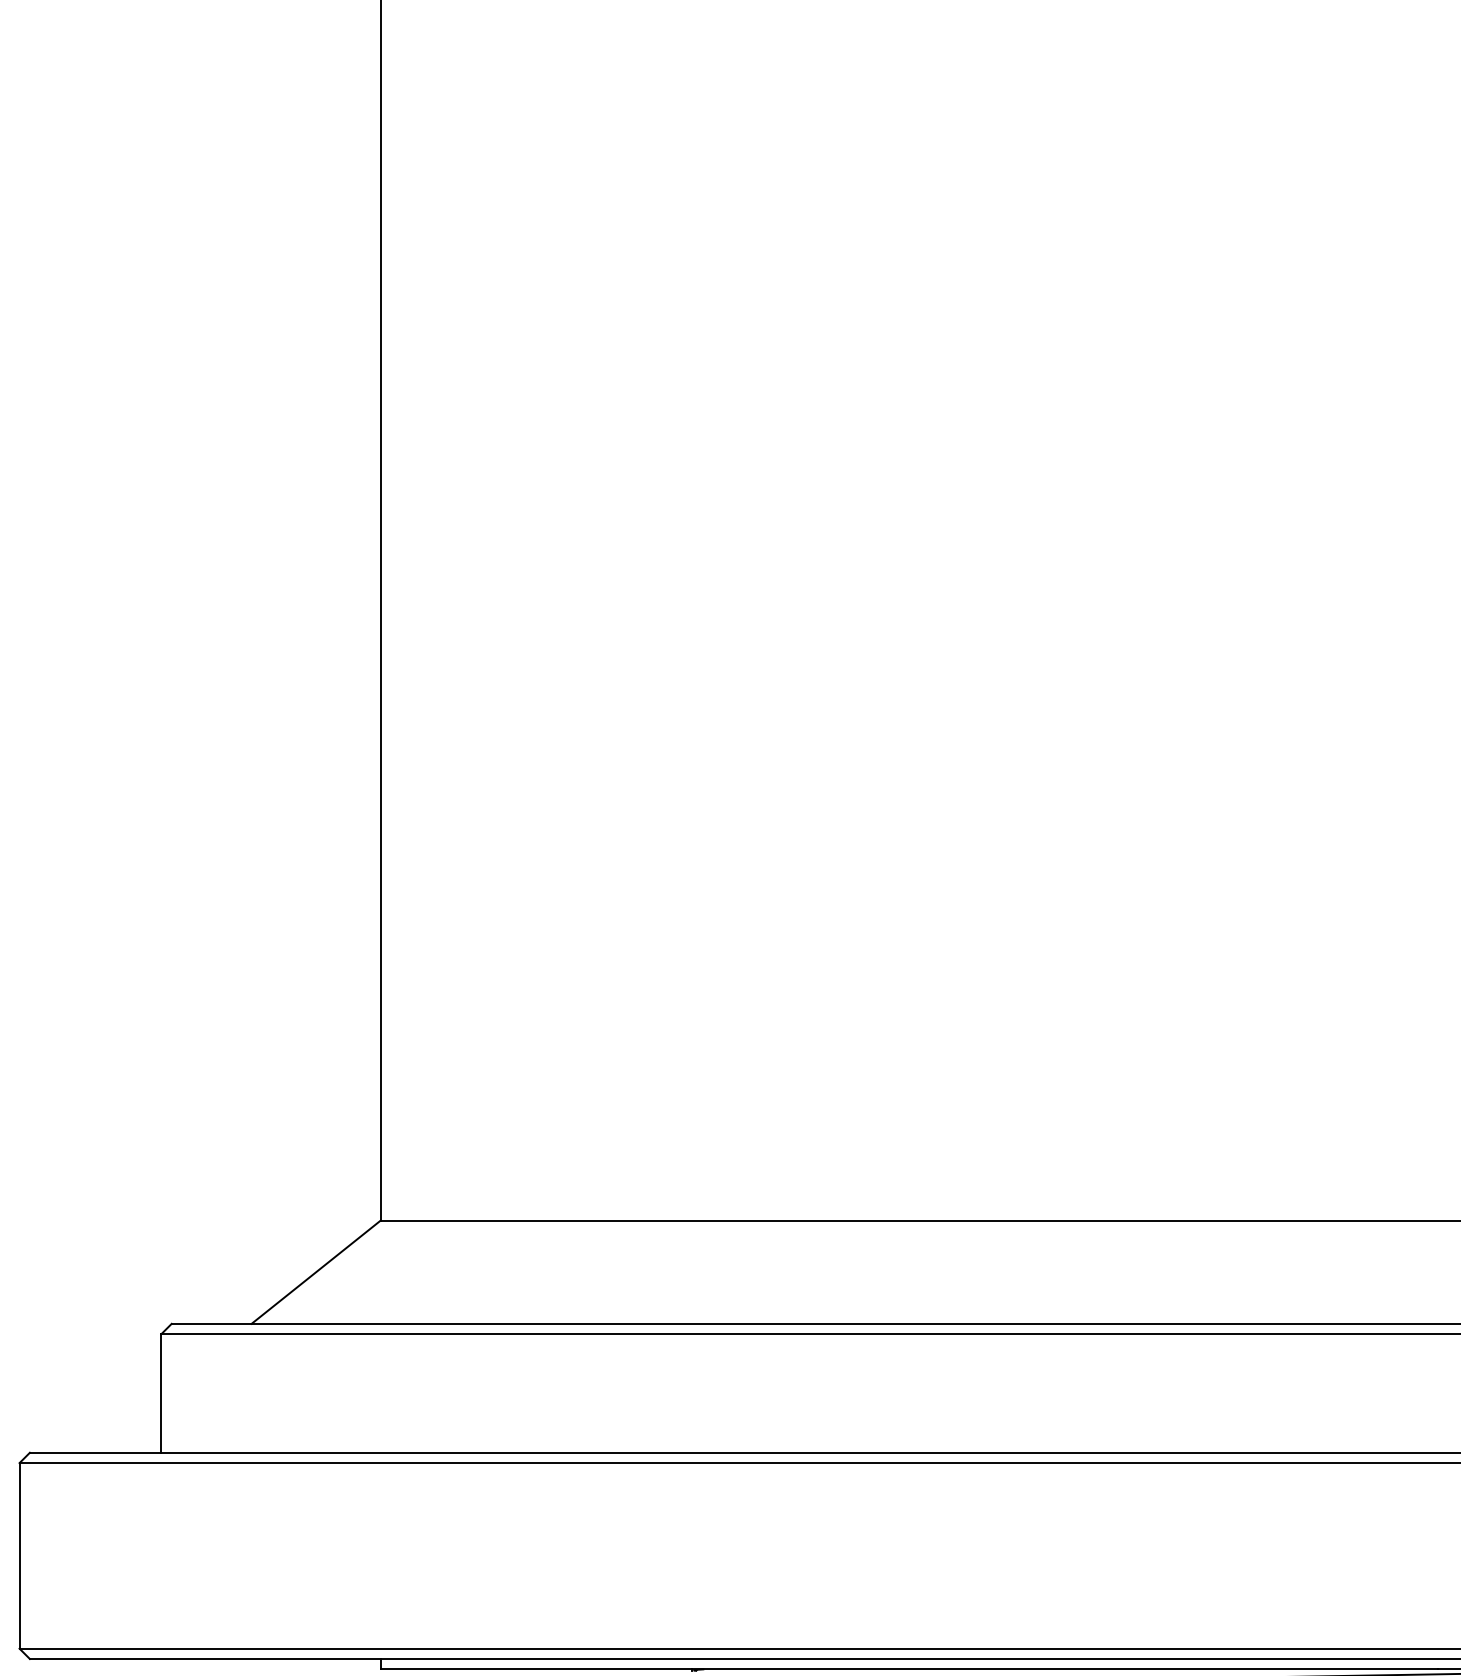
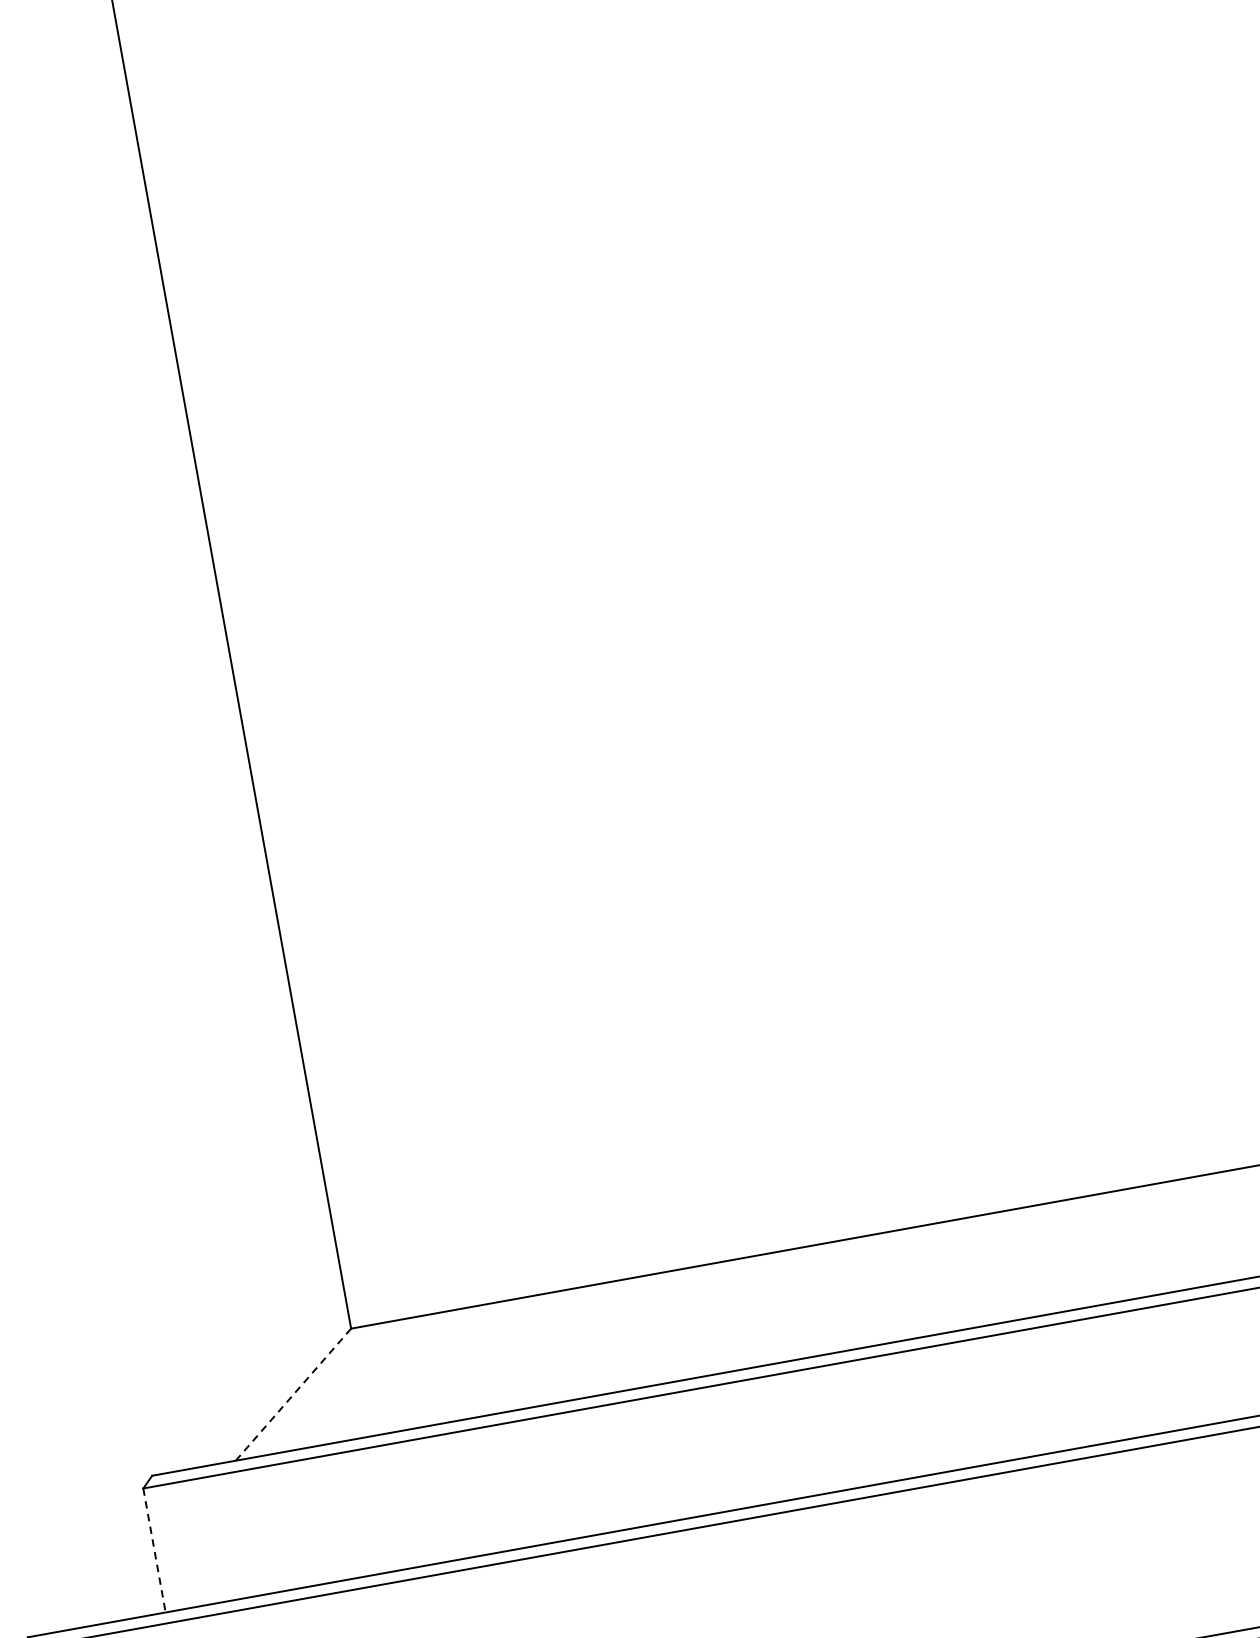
line: (316, 1272) -> (293, 1394), solid -> dashed
line: (161, 1393) -> (154, 1550), solid -> dashed

